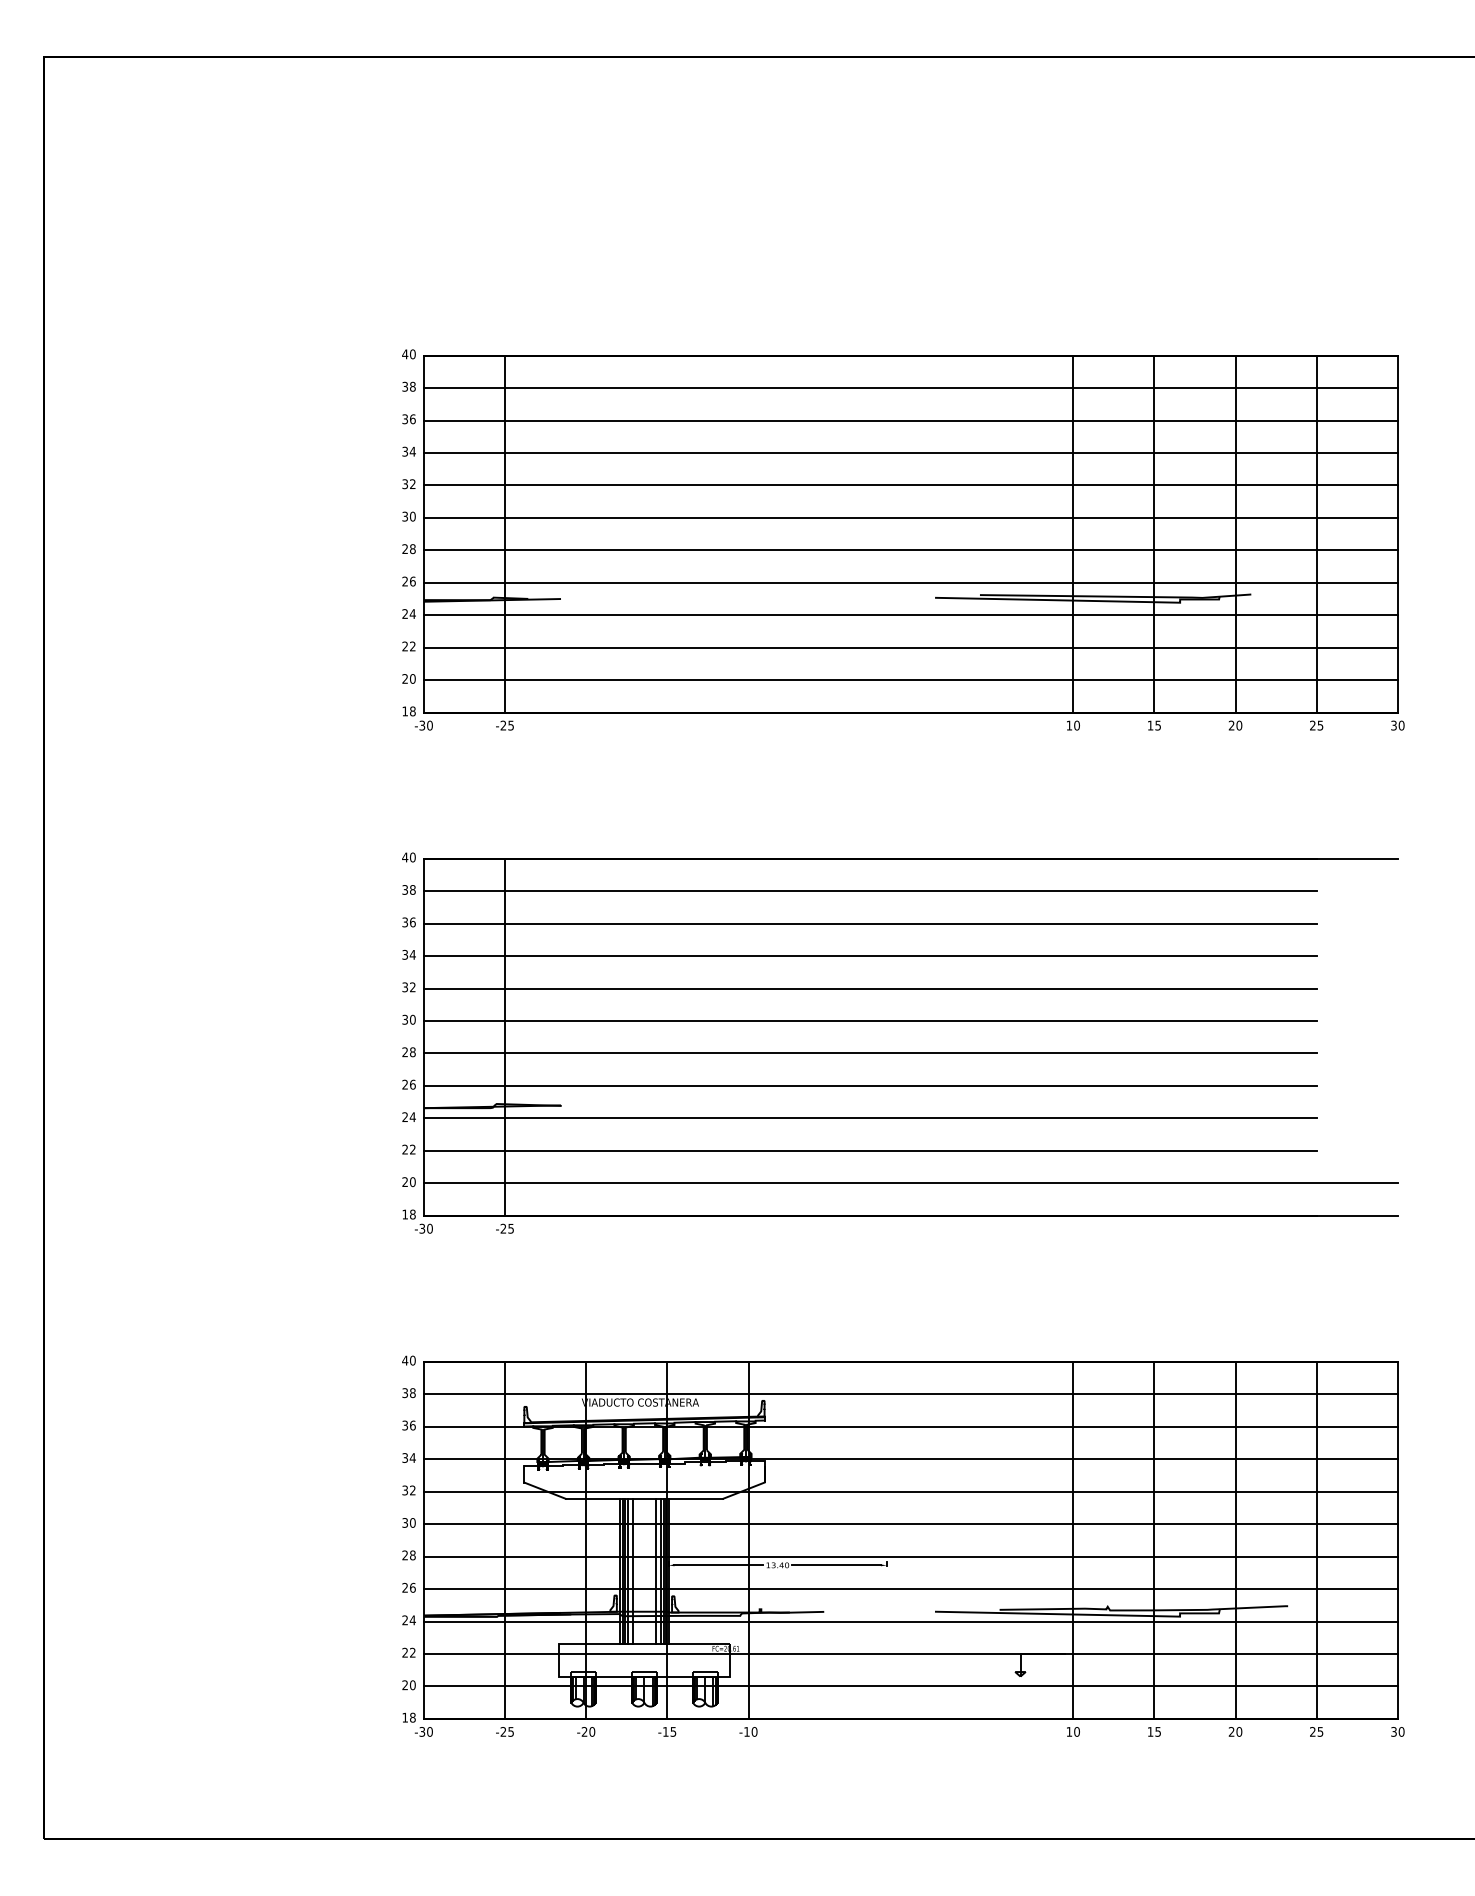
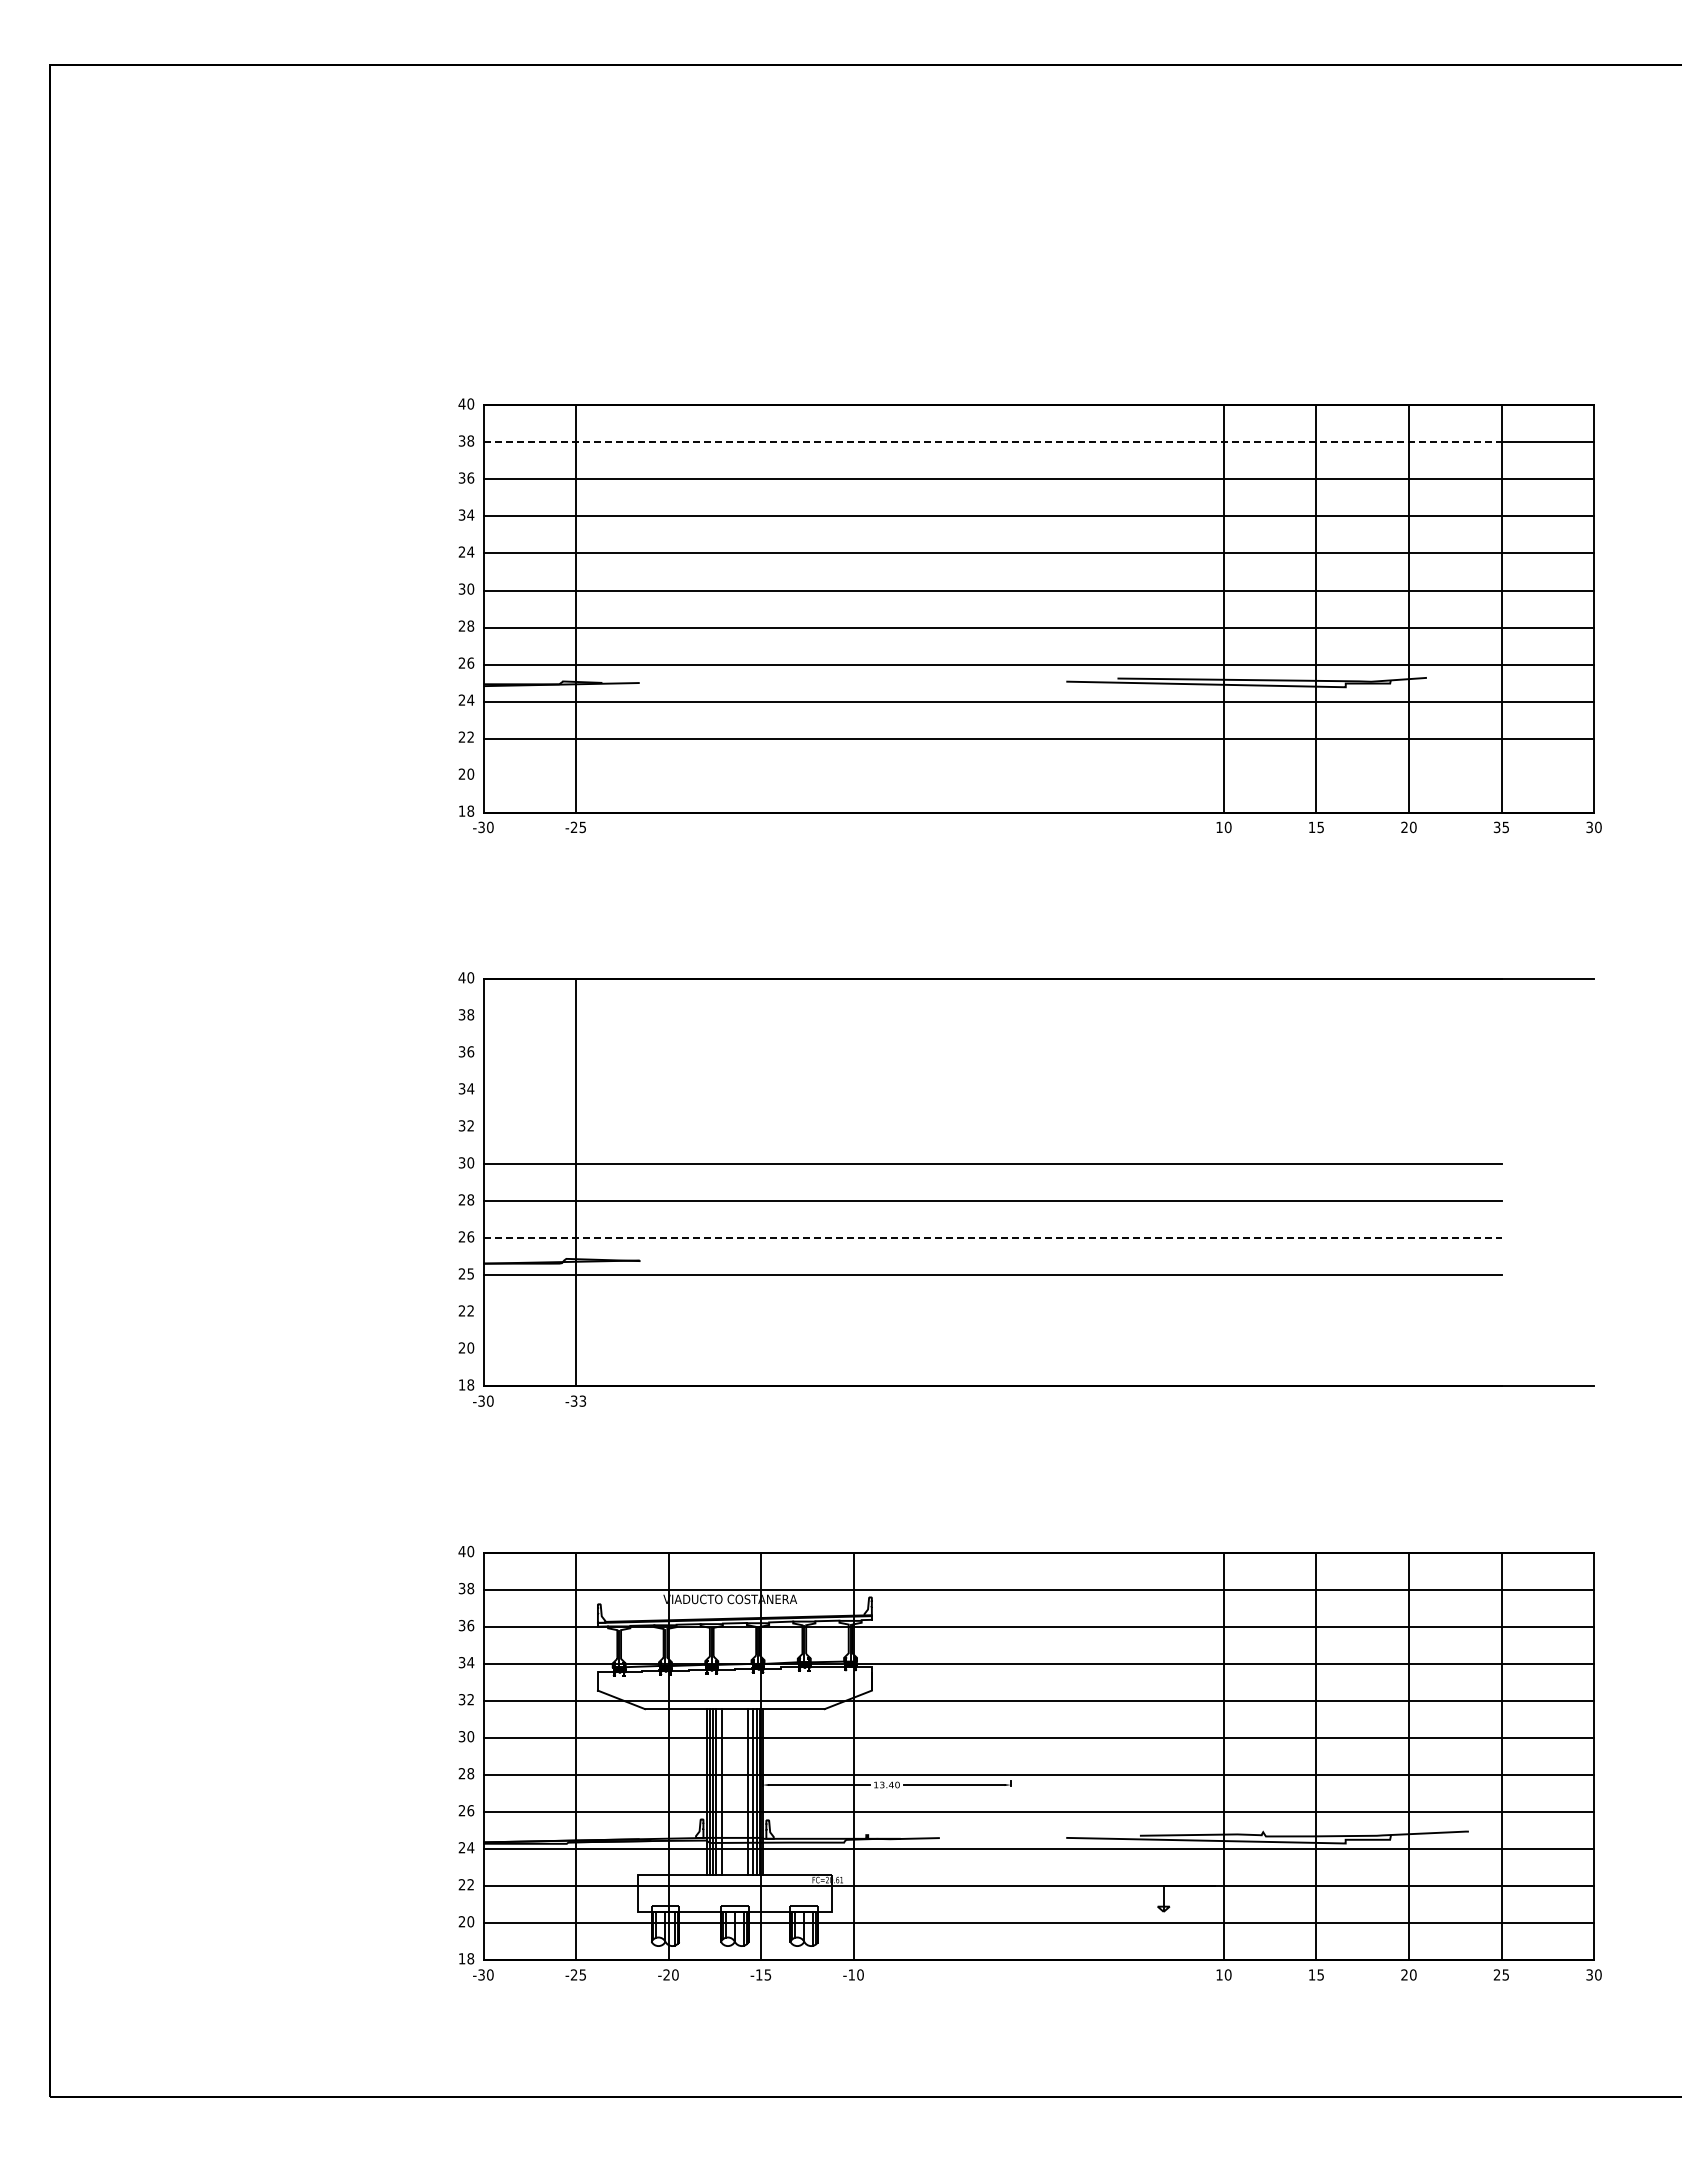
line: (870, 388) -> (992, 442), solid -> dashed
text: (409, 483) -> (466, 551), 32 -> 24
line: (910, 680) -> (1038, 775), removed
text: (1312, 725) -> (1496, 827), 25 -> 35
line: (870, 891) -> (992, 1016), removed
line: (870, 923) -> (992, 1053), removed
line: (870, 956) -> (992, 1090), removed
line: (870, 988) -> (992, 1127), removed
line: (870, 1086) -> (992, 1238), solid -> dashed
text: (412, 1116) -> (470, 1273), 24 -> 25
line: (870, 1151) -> (992, 1312), removed
line: (910, 1183) -> (1038, 1349), removed
text: (507, 1228) -> (578, 1400), -25 -> -33

